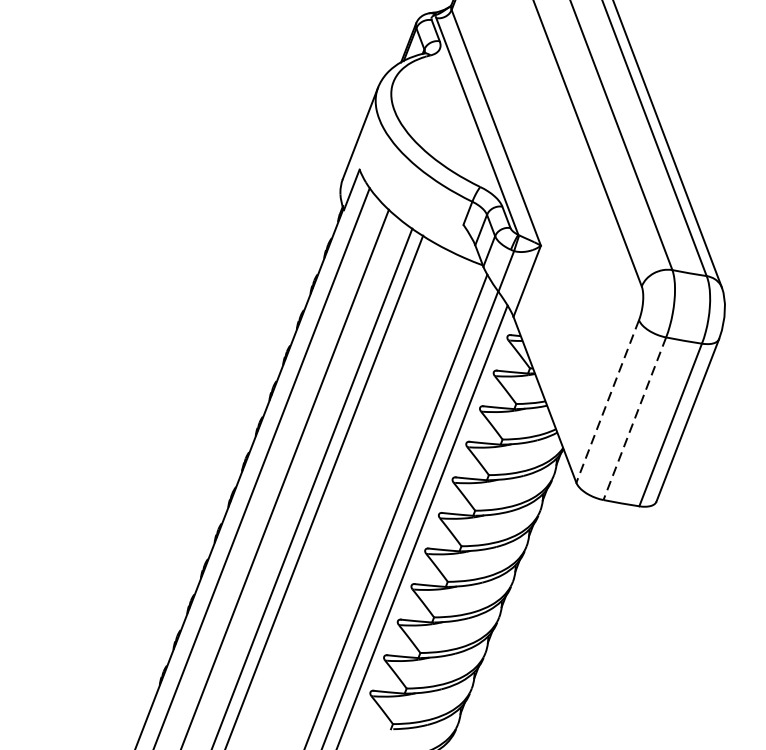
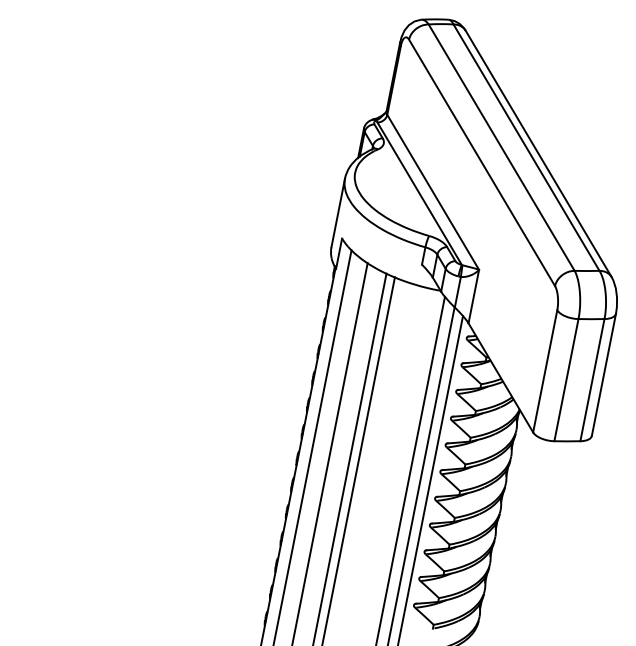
line: (608, 401) -> (545, 371), dashed -> solid
line: (634, 419) -> (566, 380), dashed -> solid

